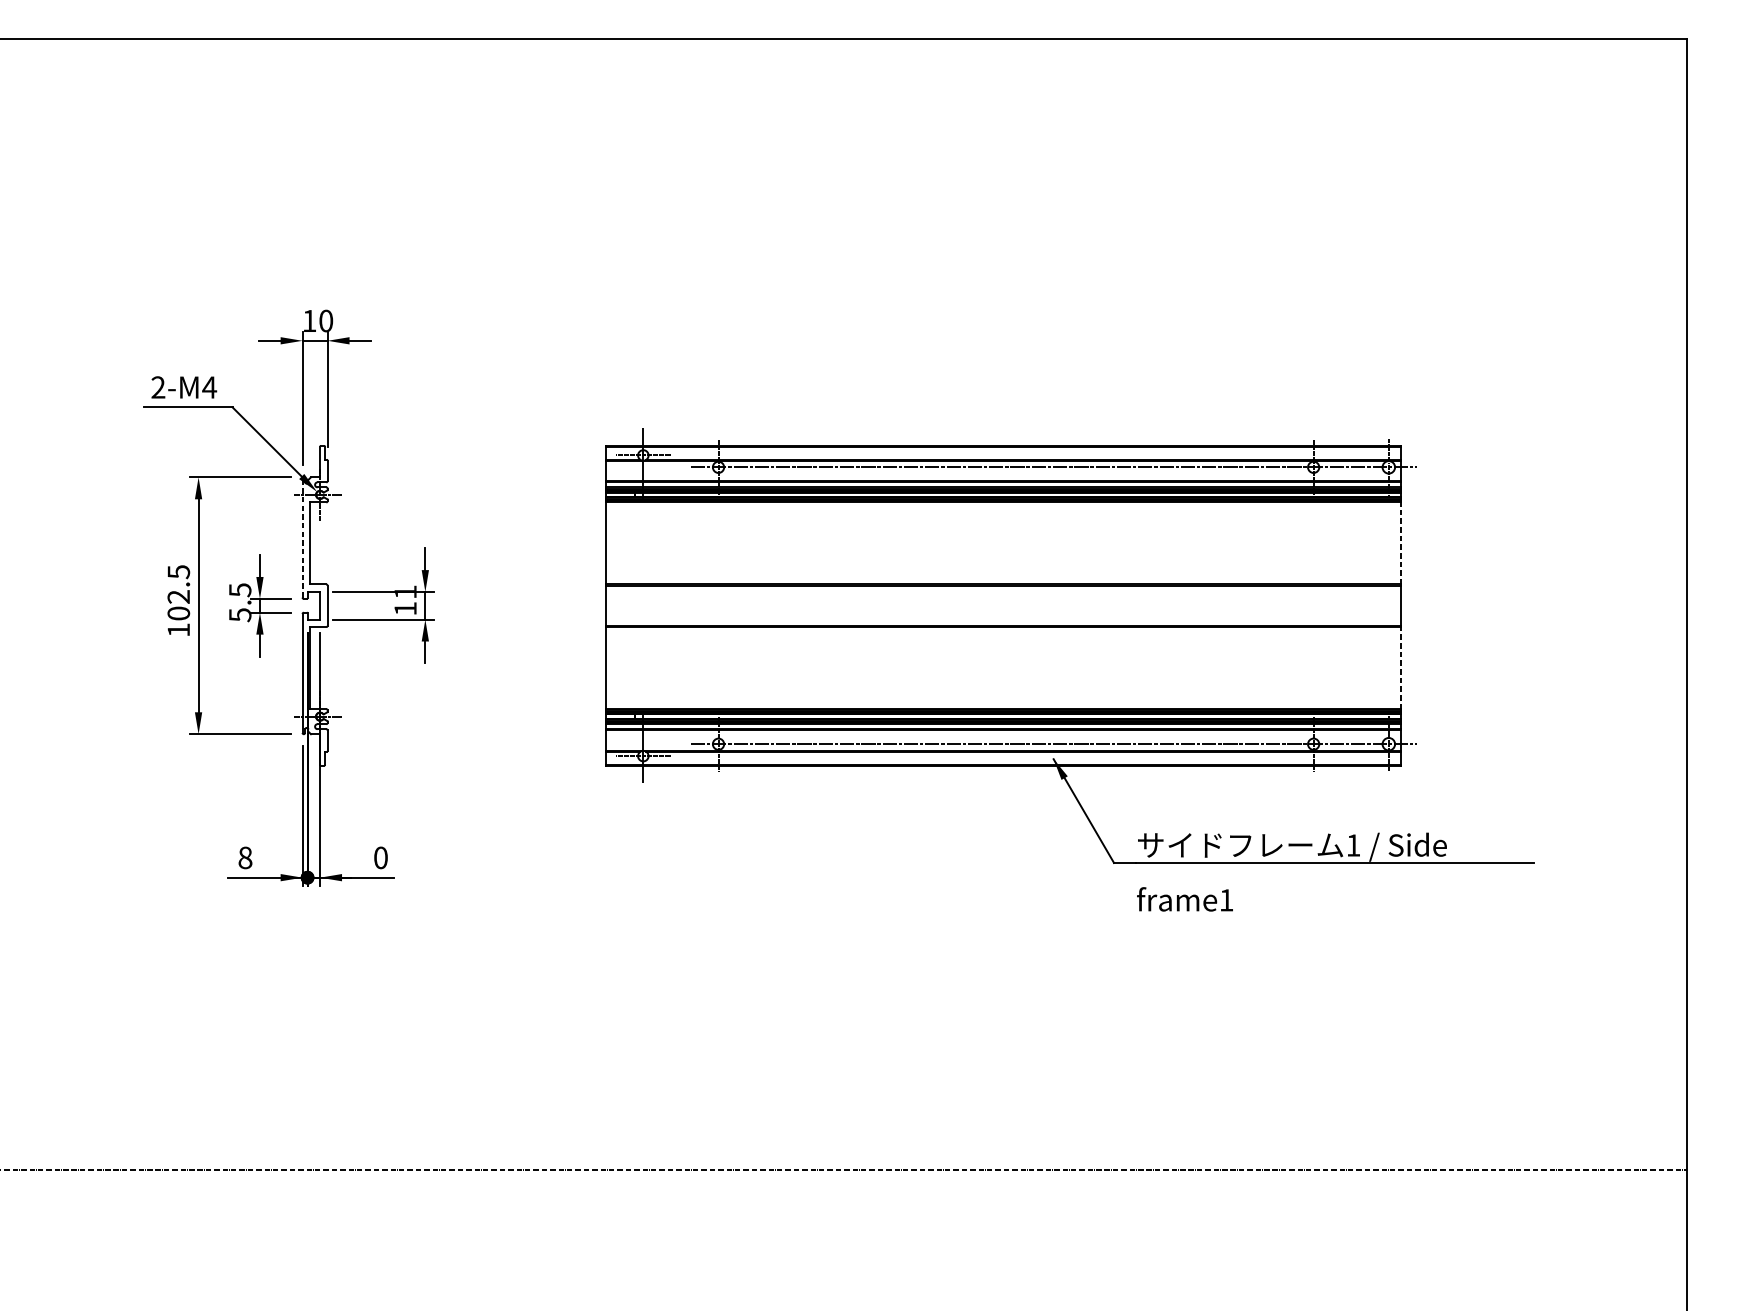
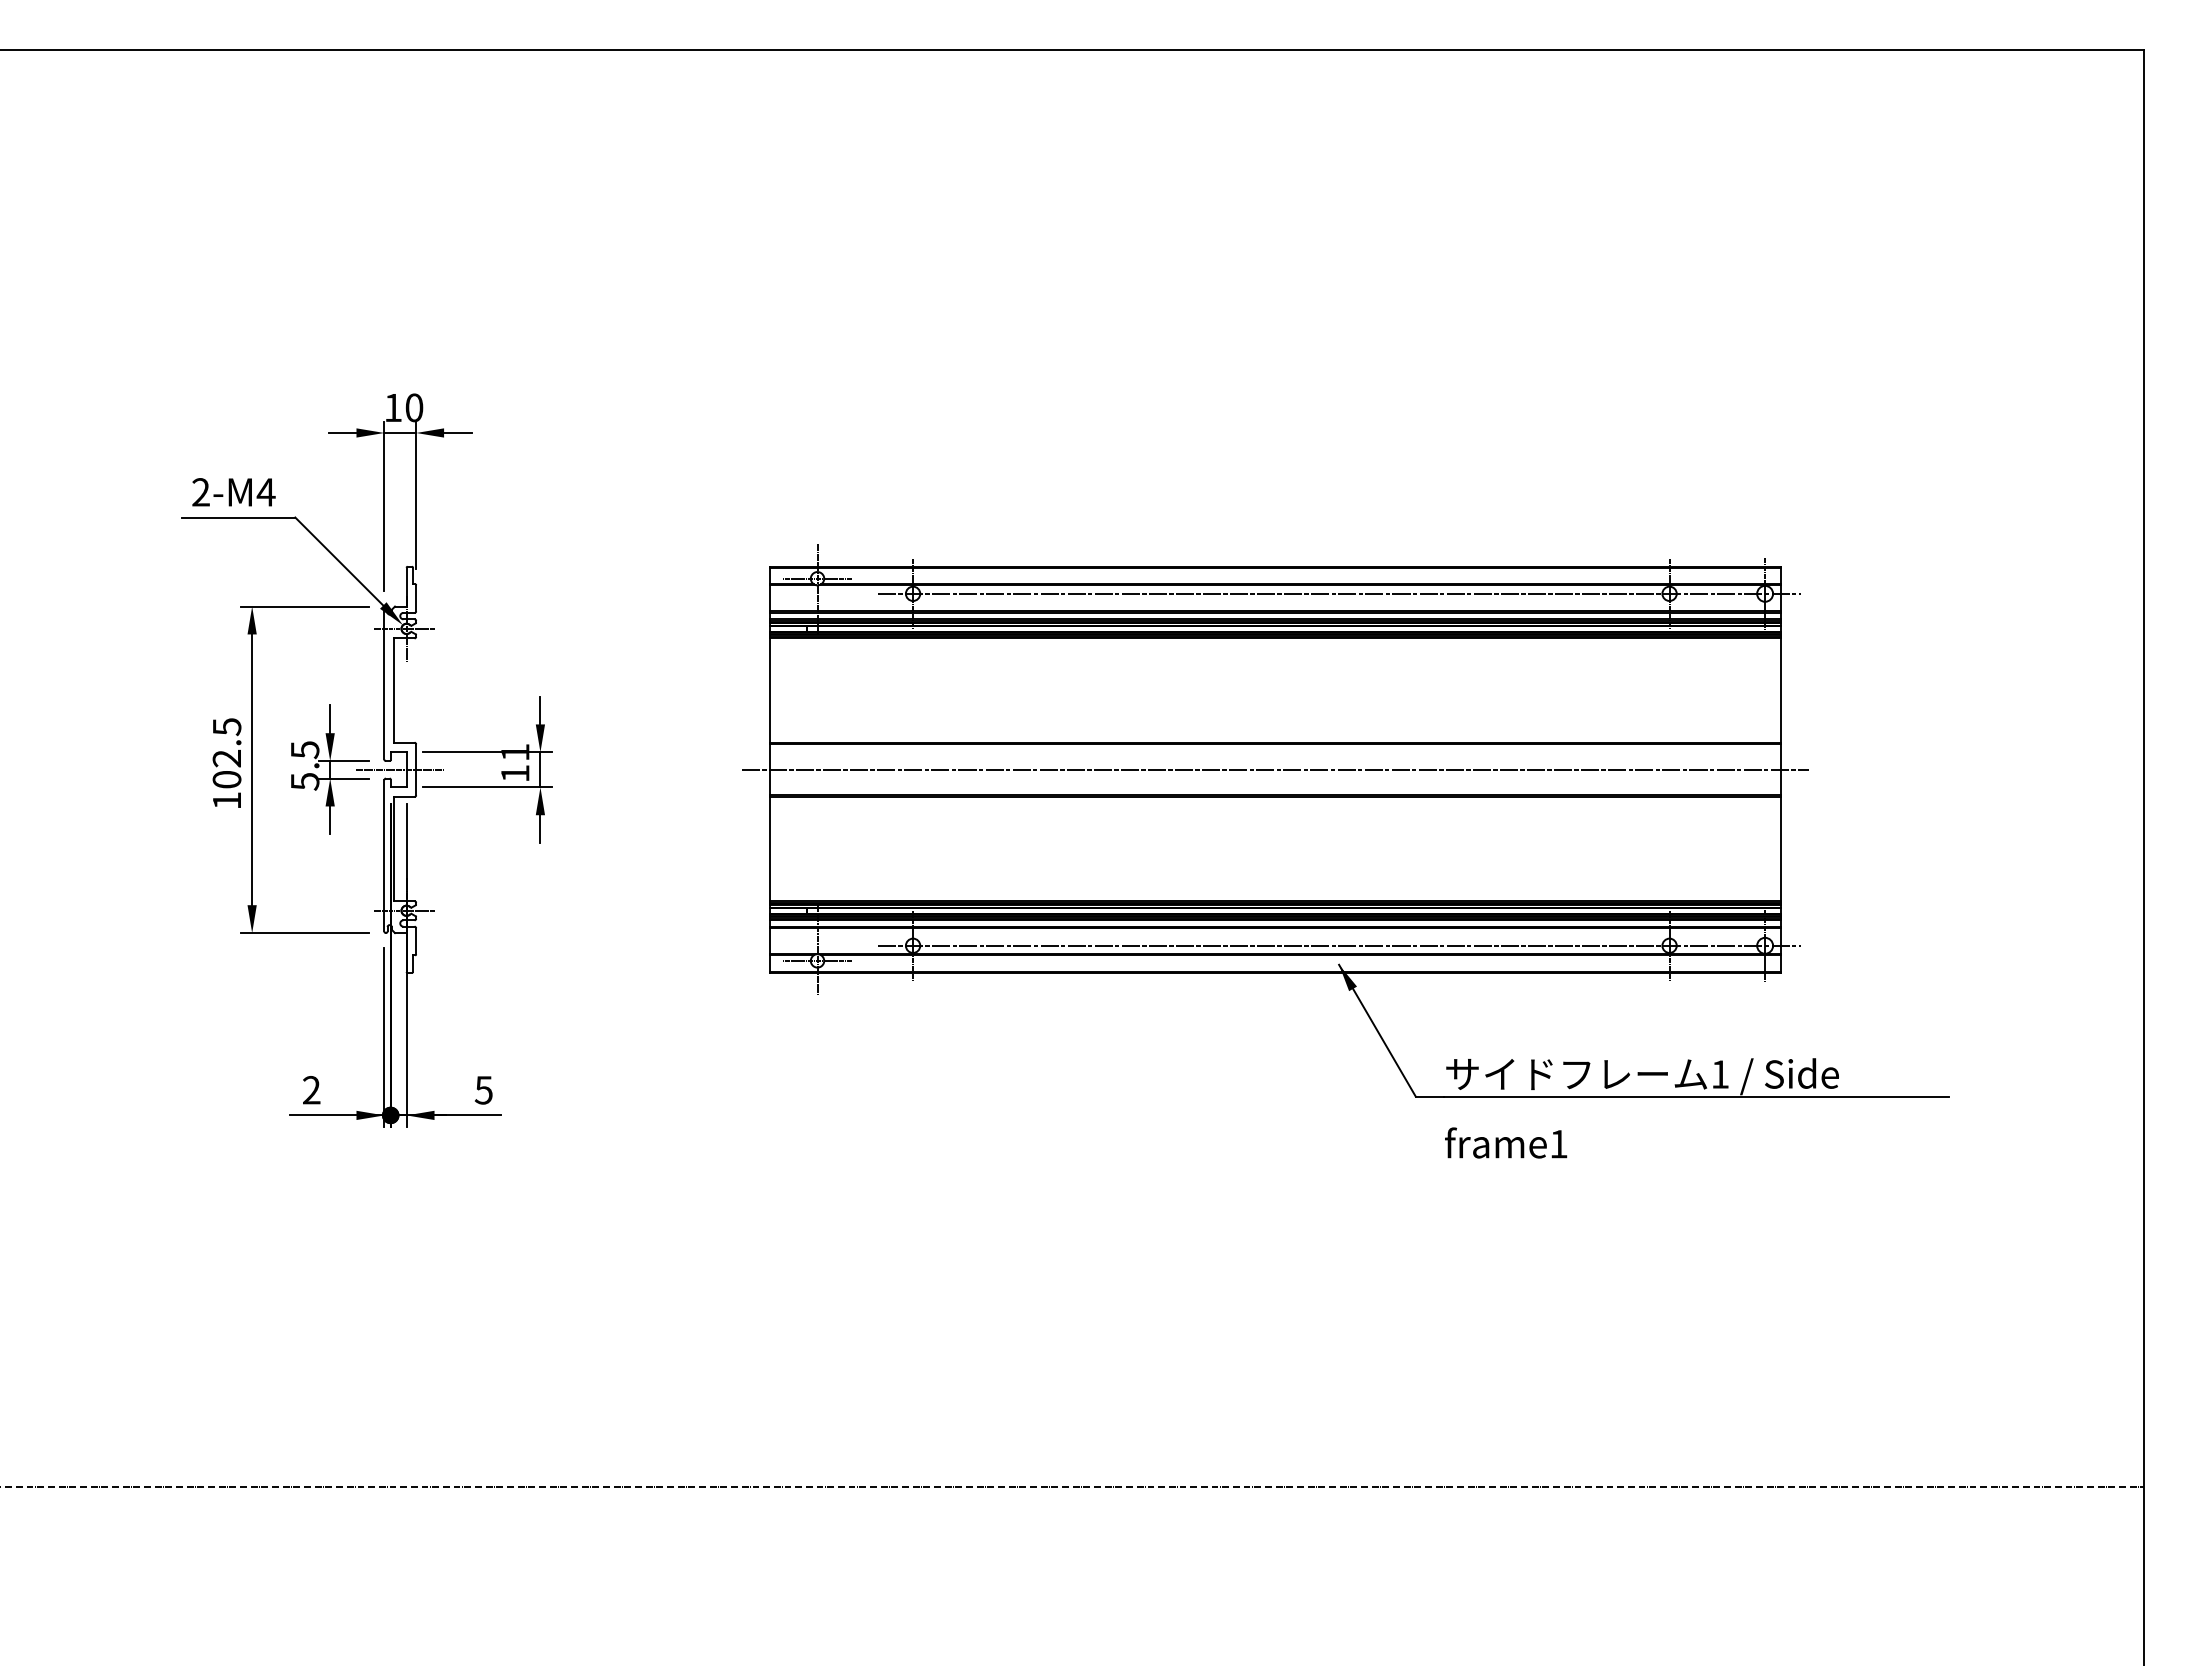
line: (302, 537) -> (384, 683), dashed -> solid
line: (1401, 543) -> (1781, 690), dashed -> solid
line: (315, 605) -> (400, 769), added
line: (1002, 605) -> (1274, 769), added
line: (1401, 667) -> (1781, 848), dashed -> solid
text: (245, 858) -> (311, 1090), 8 -> 2
text: (380, 858) -> (483, 1090), 0 -> 5

